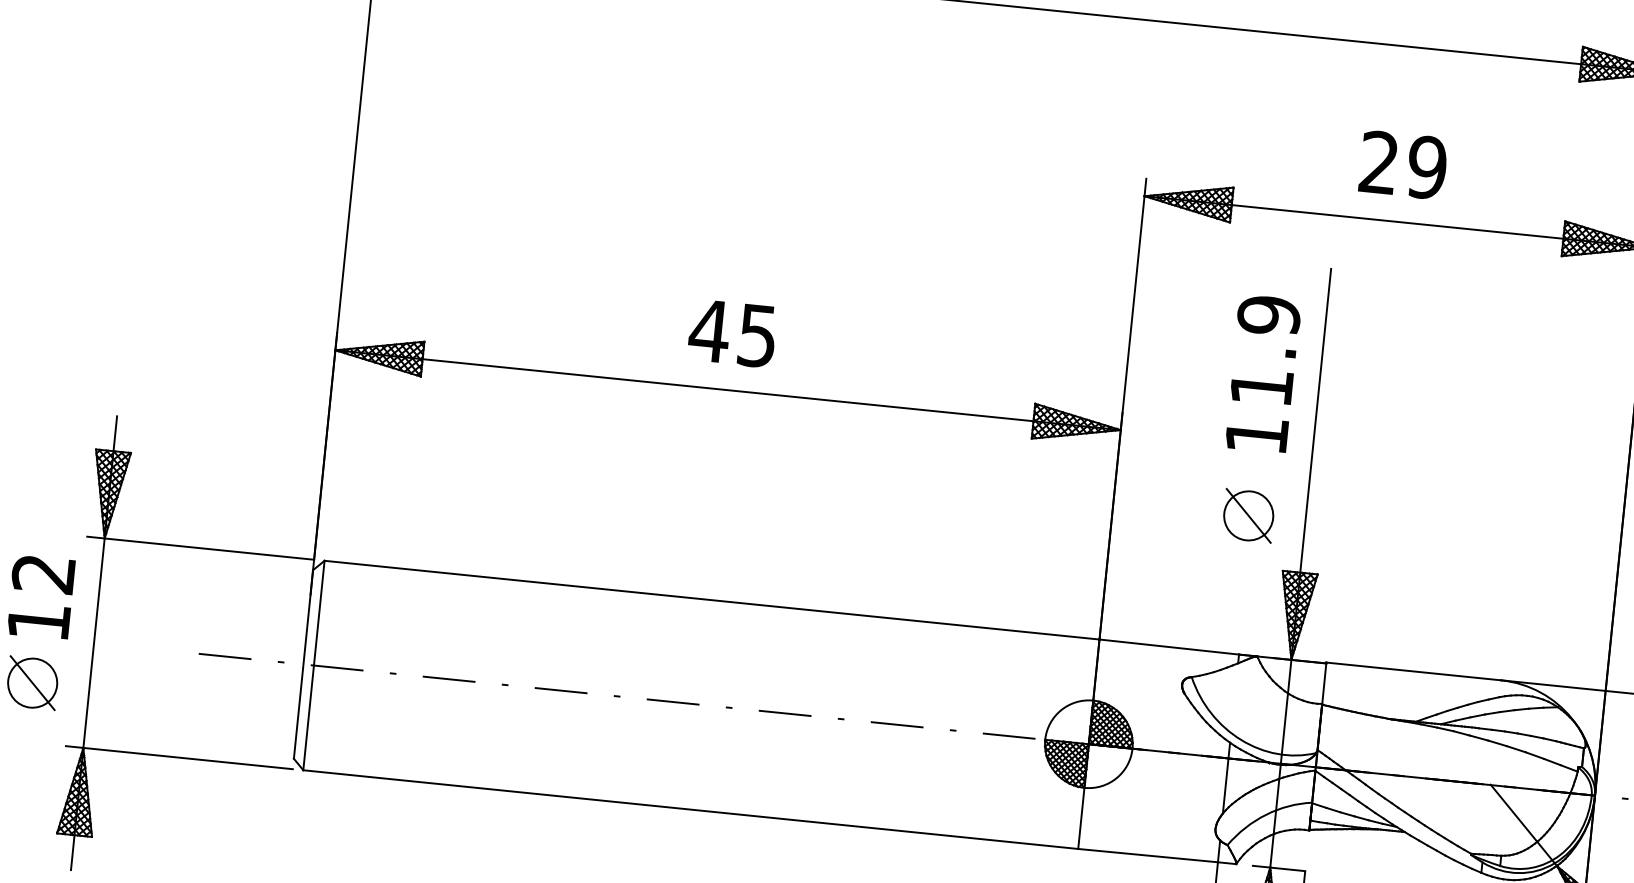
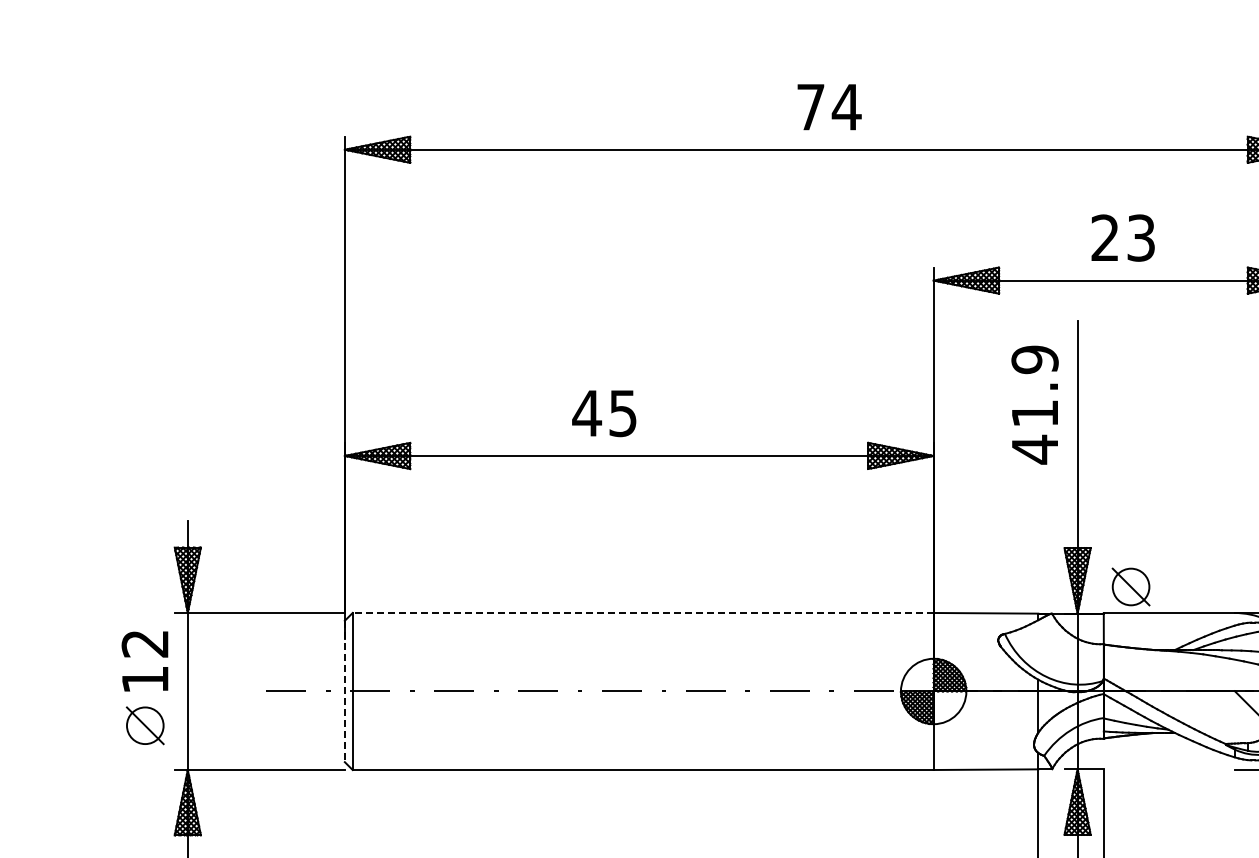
text: (1427, 166) -> (1141, 237), 29 -> 23
text: (732, 333) -> (604, 413), moved
text: (1256, 435) -> (1034, 449), 11.9 -> 41.9
part: (1248, 515) -> (1130, 586), moved
line: (711, 599) -> (642, 612), solid -> dashed
line: (303, 664) -> (344, 691), solid -> dashed

